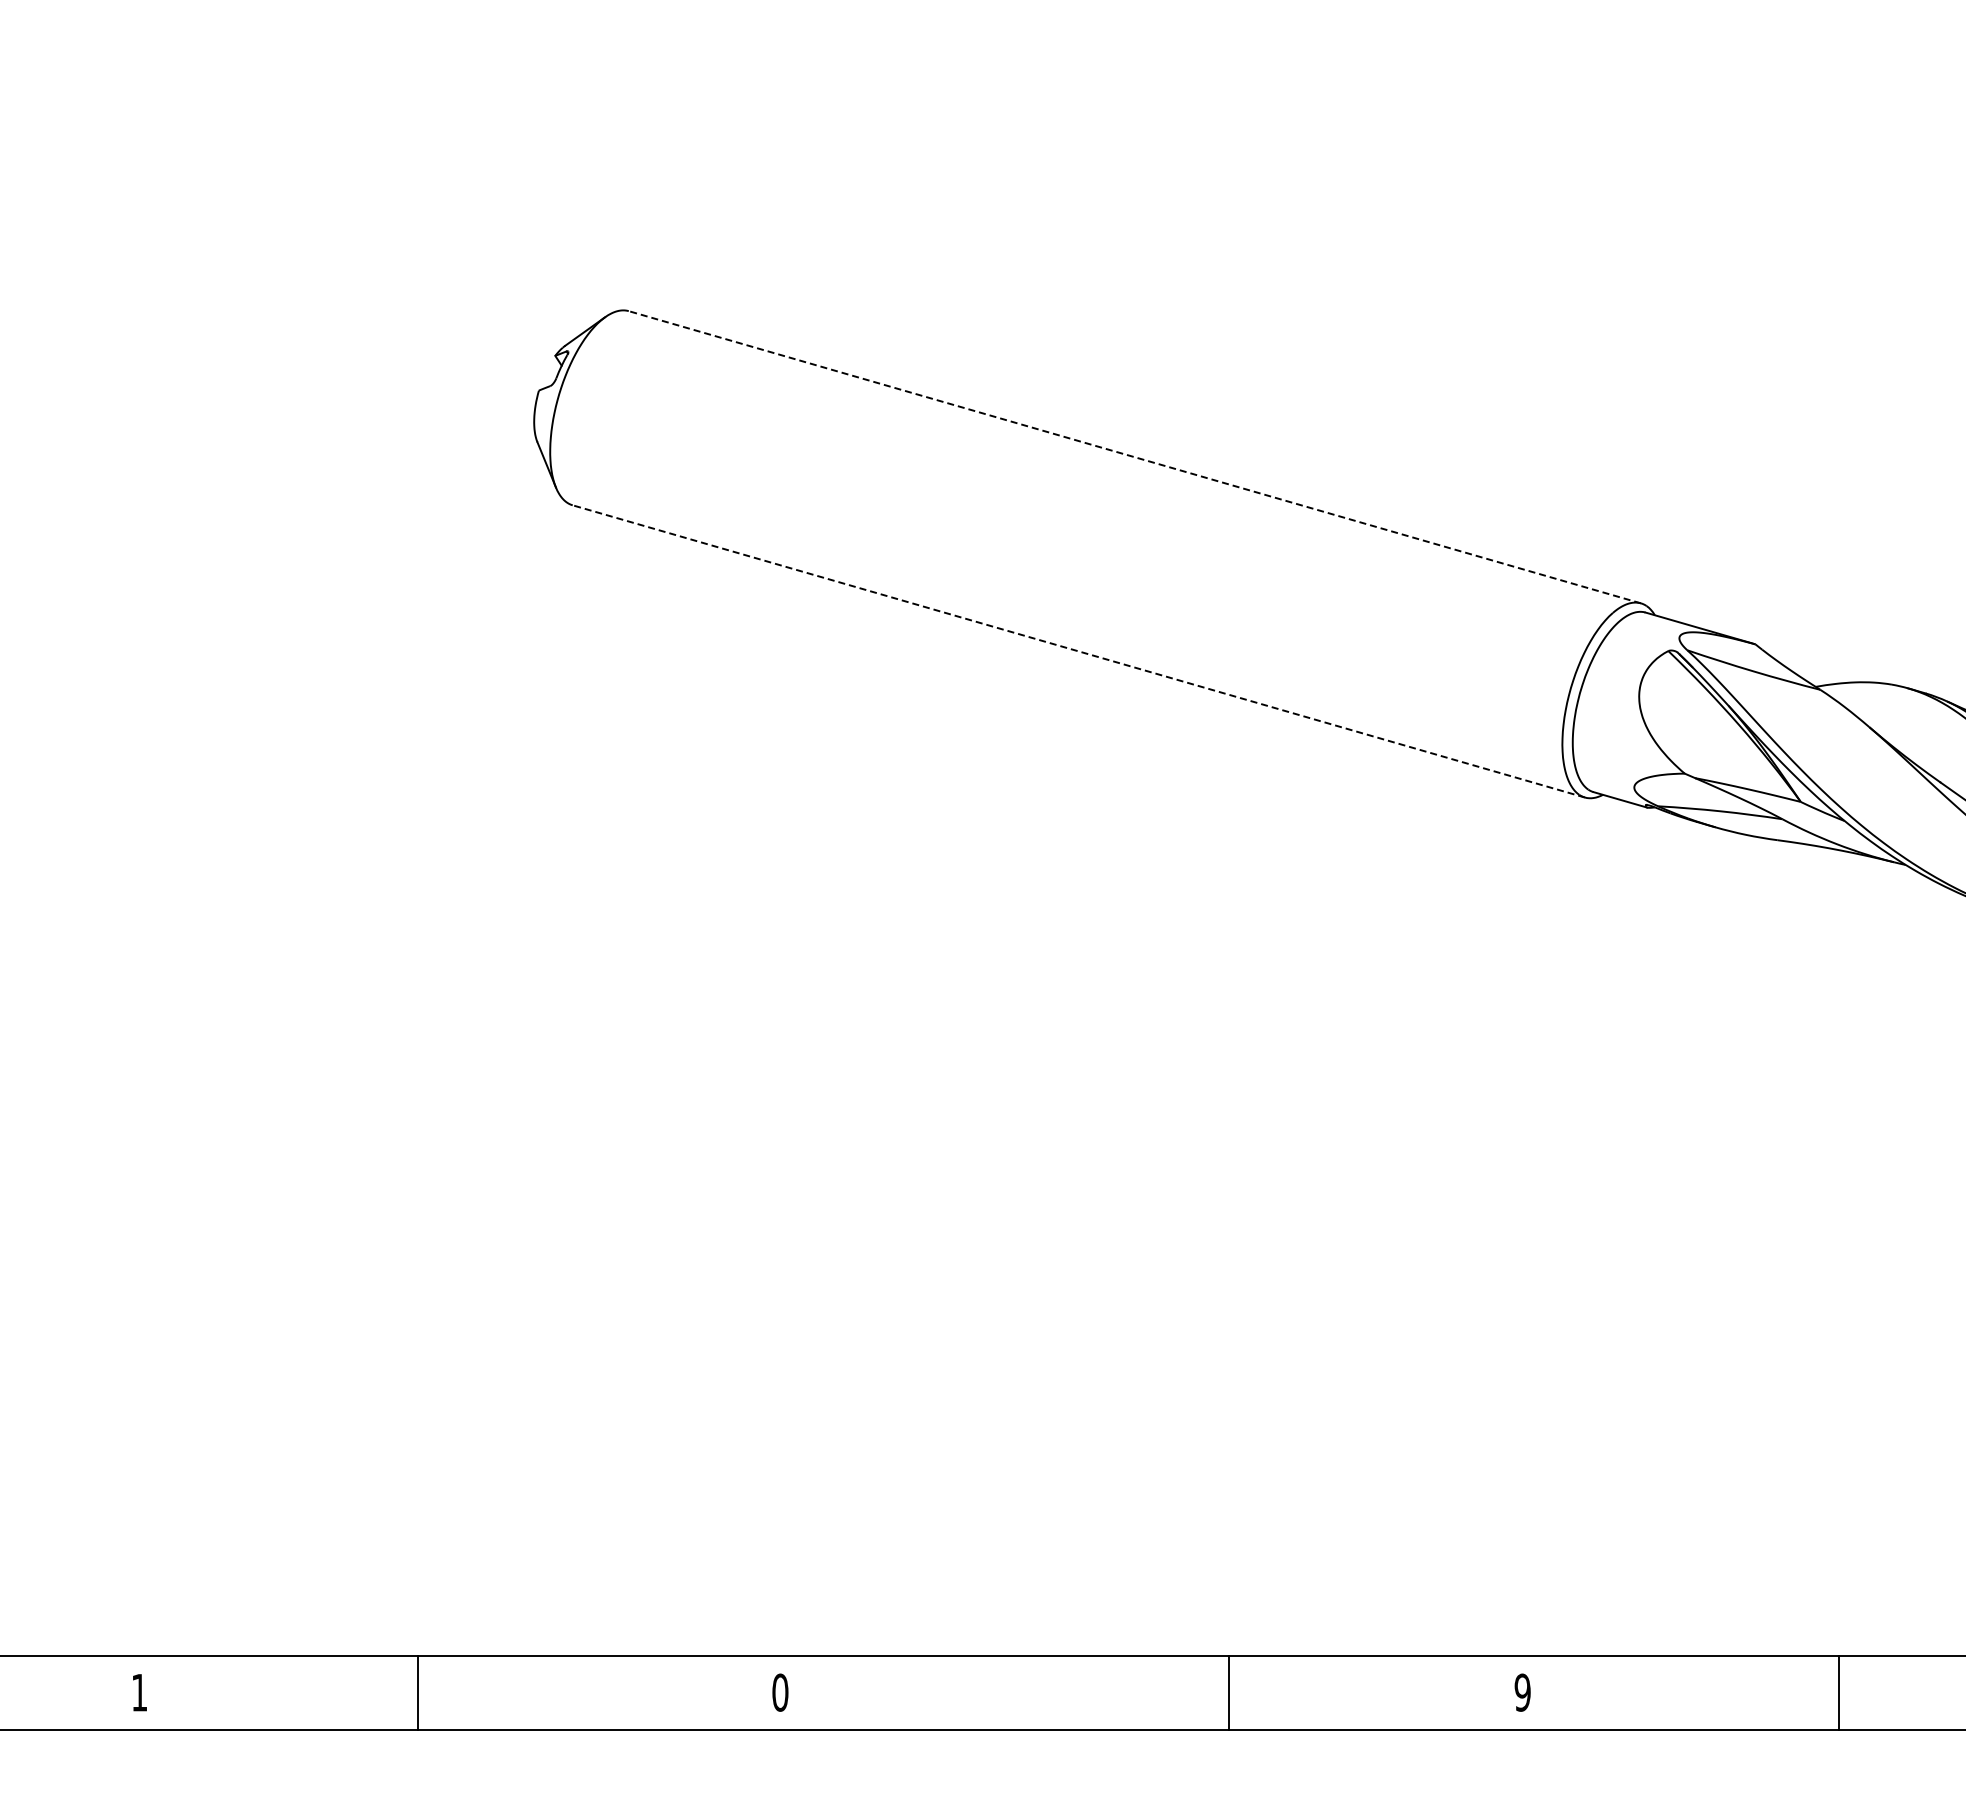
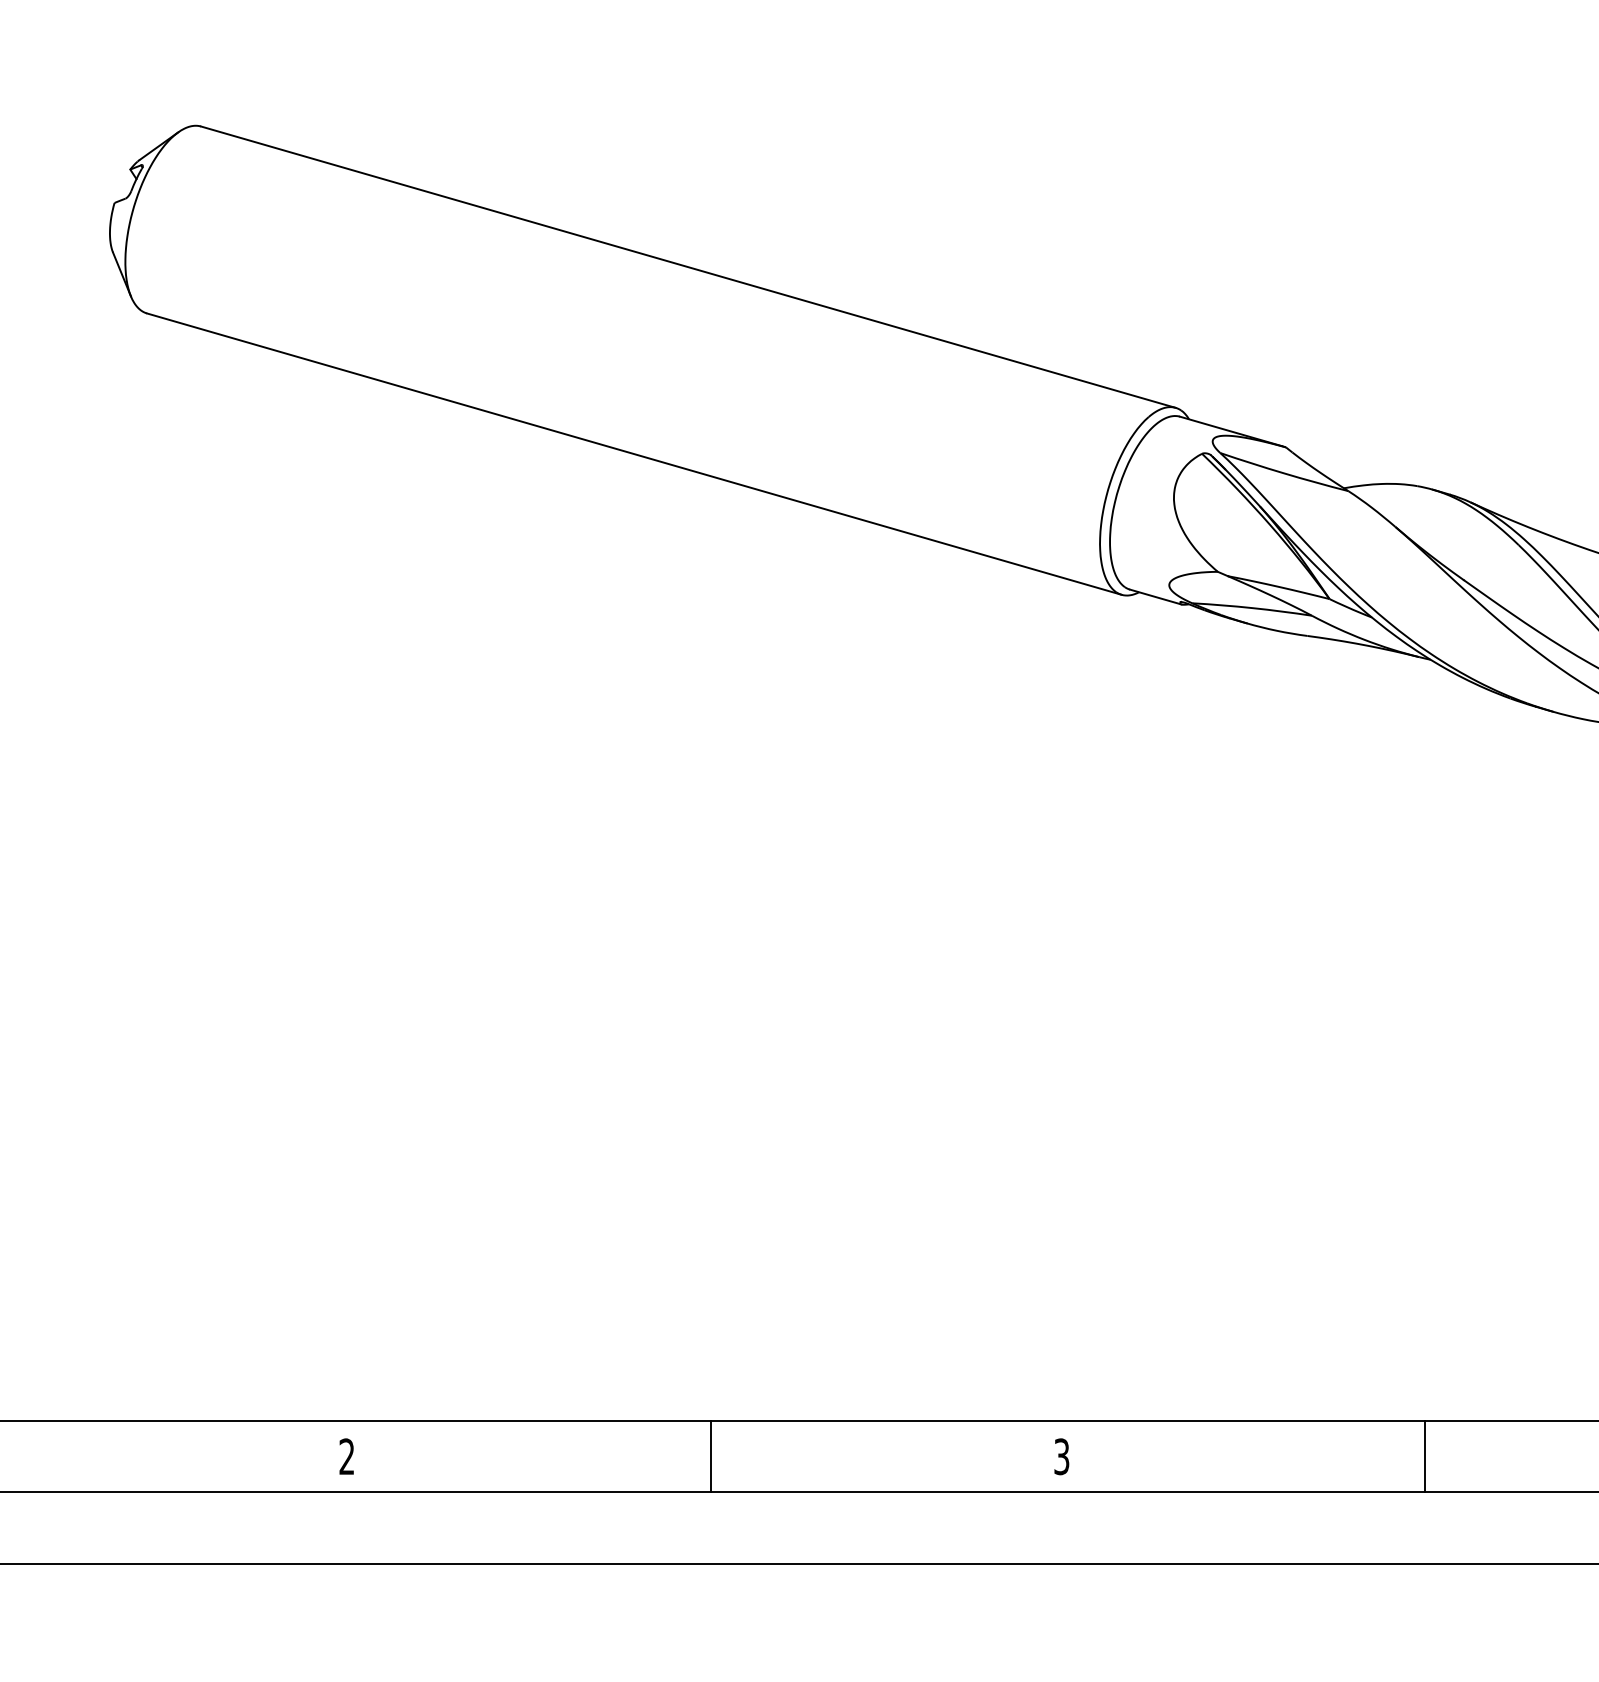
line: (1134, 457) -> (688, 267), dashed -> solid
line: (1078, 651) -> (634, 454), dashed -> solid
text: (780, 1692) -> (347, 1456), 0 -> 2
line: (1228, 1692) -> (711, 1456), moved
text: (1522, 1692) -> (1061, 1456), 9 -> 3
line: (1838, 1692) -> (1424, 1456), moved

